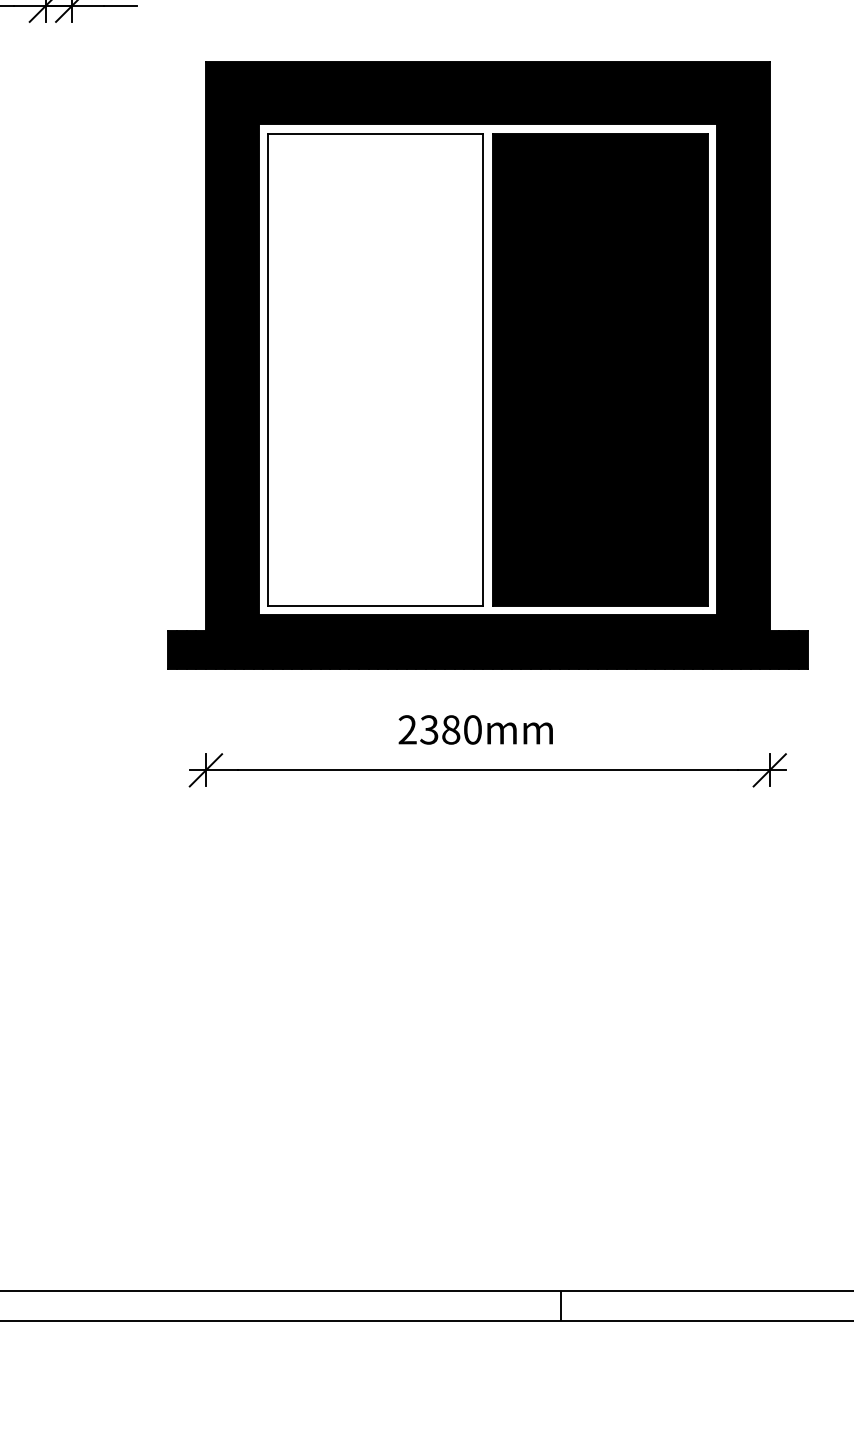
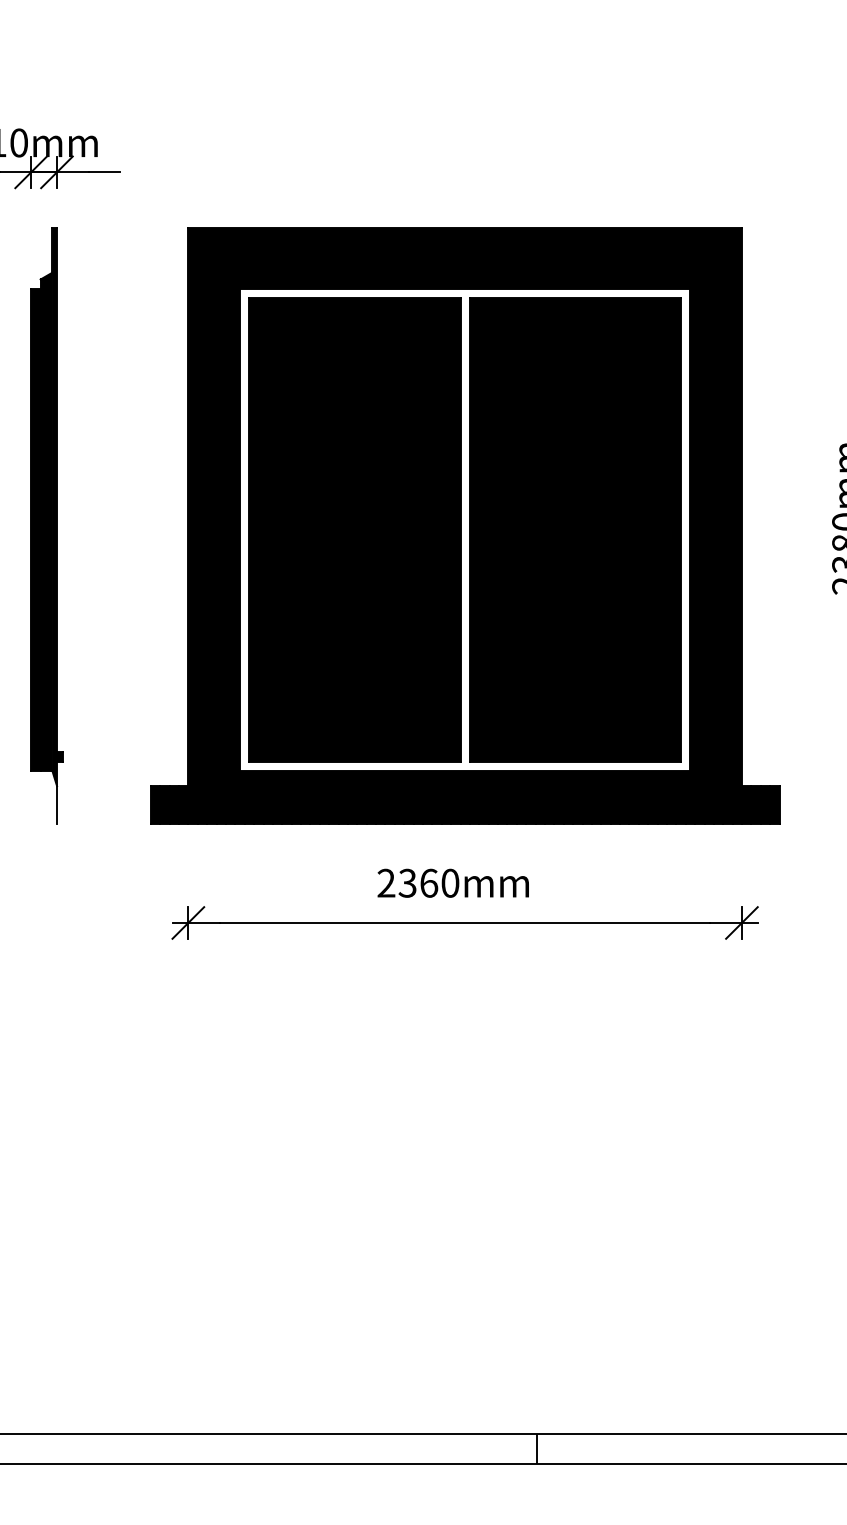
part: (61, 365) -> (46, 525), added
fill: (375, 369) -> (354, 529), added
text: (451, 729) -> (429, 882), 2380mm -> 2360mm

